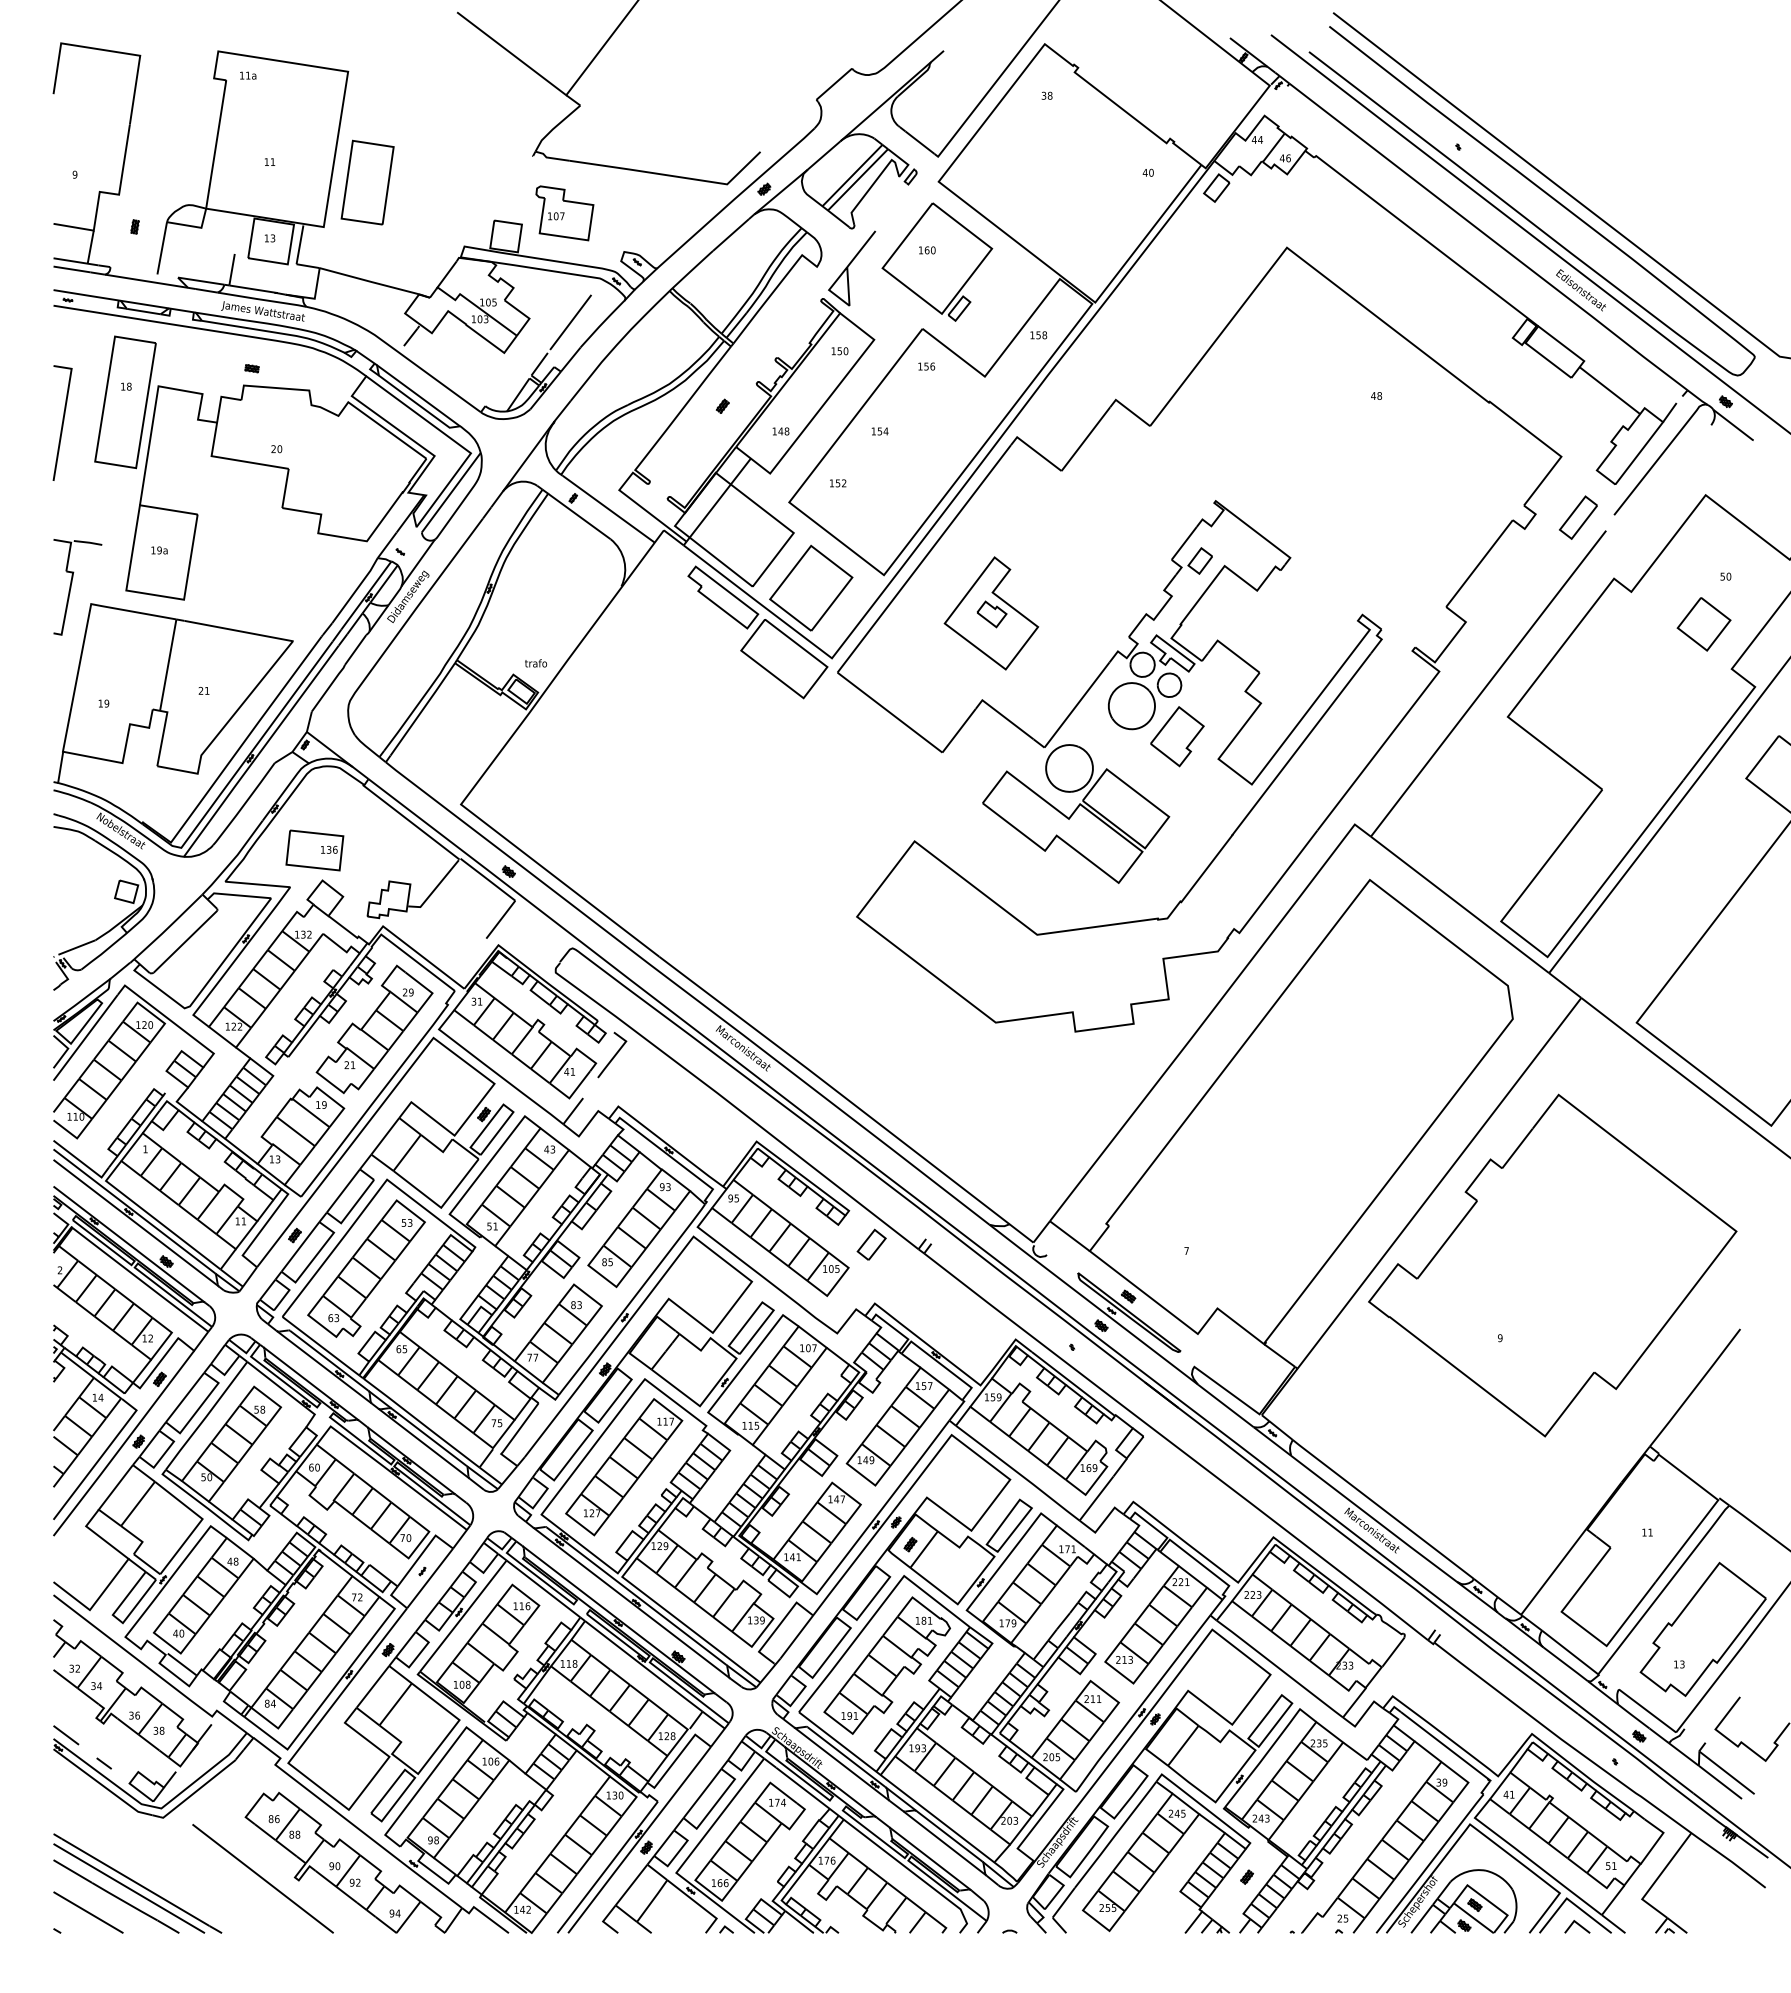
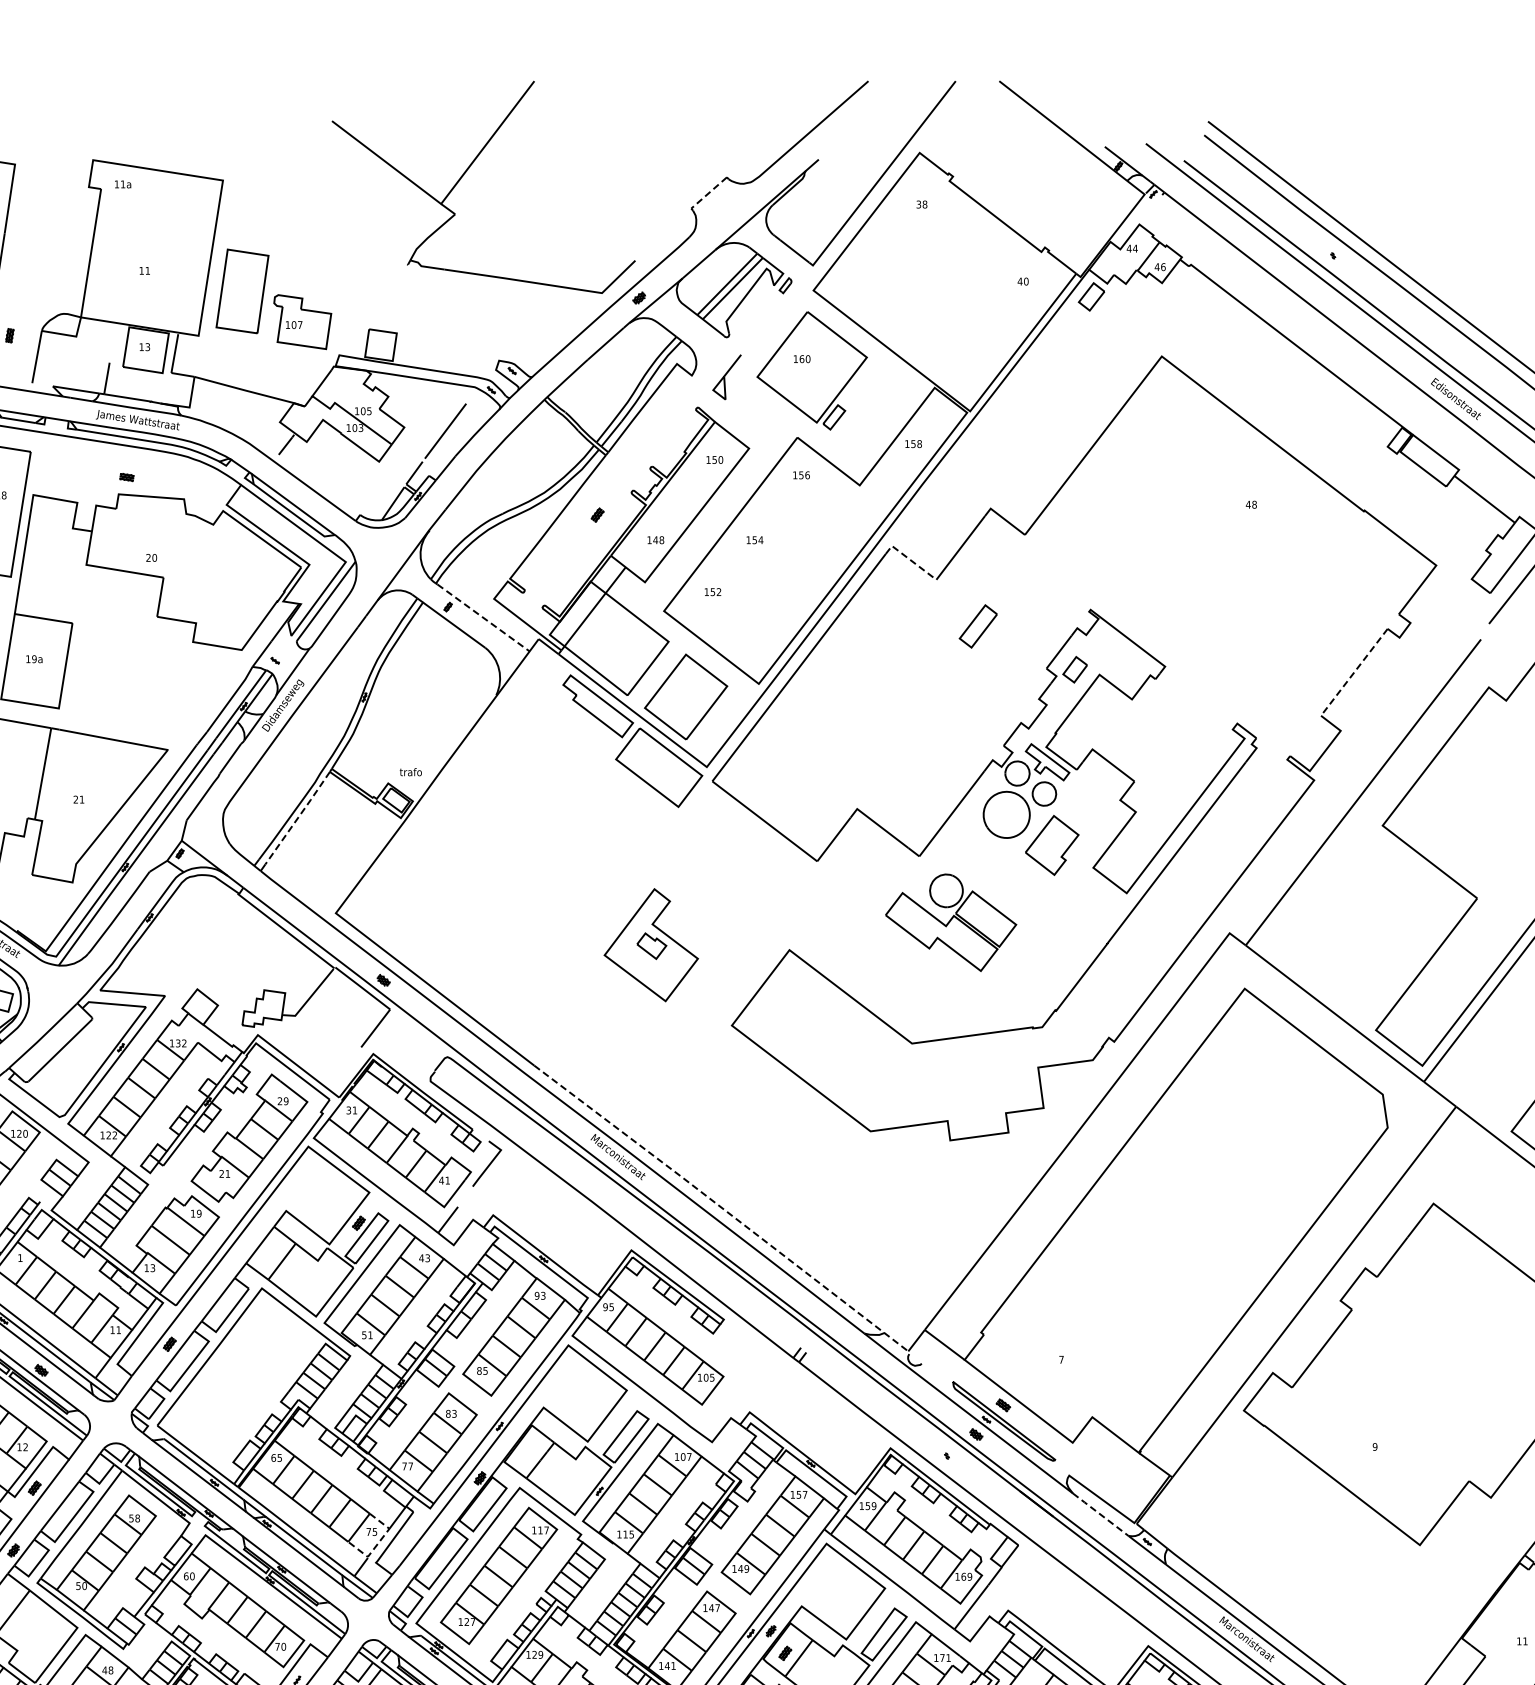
line: (834, 84) -> (709, 193), solid -> dashed
part: (564, 213) -> (302, 322), moved
part: (852, 268) -> (727, 377), size x0.6
line: (1034, 450) -> (909, 559), solid -> dashed
line: (608, 509) -> (483, 618), solid -> dashed
part: (1578, 517) -> (978, 626), moved
line: (1479, 563) -> (1354, 672), solid -> dashed
part: (991, 613) -> (651, 945), moved
line: (423, 709) -> (298, 818), solid -> dashed
part: (1076, 813) -> (951, 922), size x0.7
part: (314, 850) -> (189, 959), removed
line: (846, 1098) -> (721, 1207), solid -> dashed
part: (871, 1244) -> (746, 1353), removed
part: (366, 1268) -> (241, 1377), removed
line: (1225, 1405) -> (1100, 1514), solid -> dashed
line: (503, 1434) -> (378, 1543), solid -> dashed

